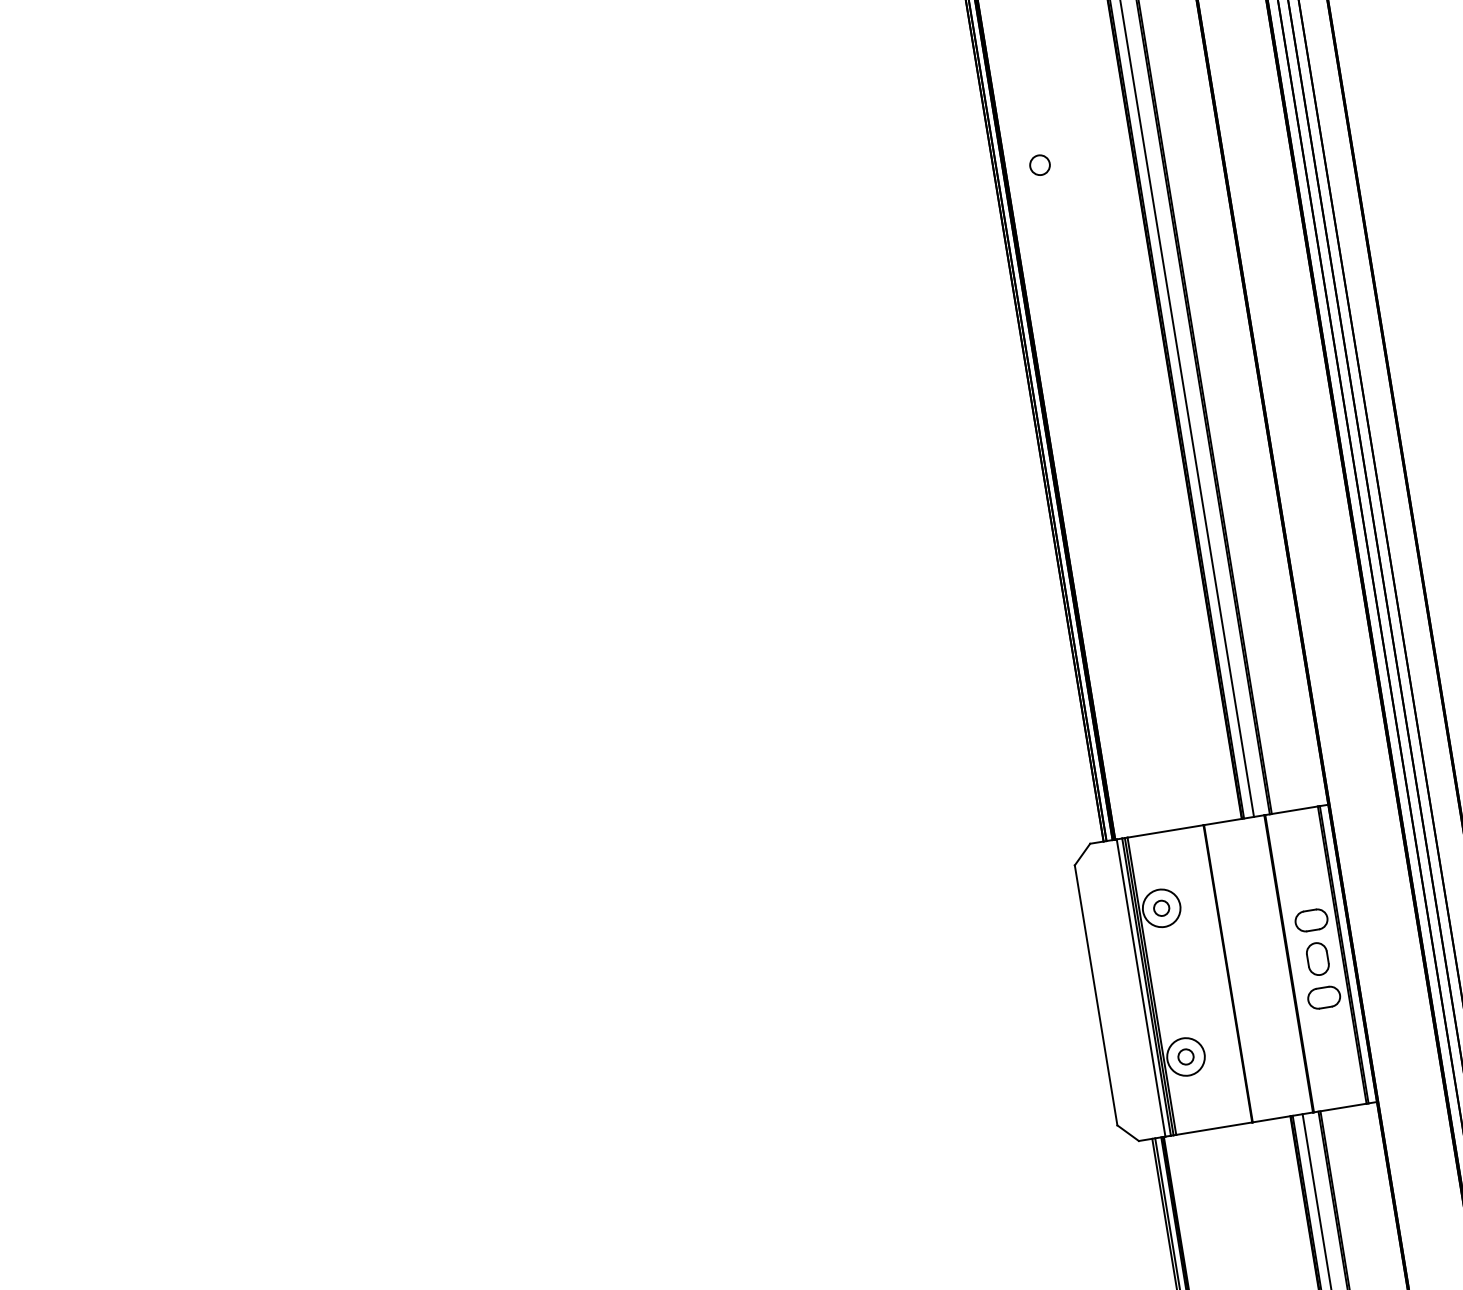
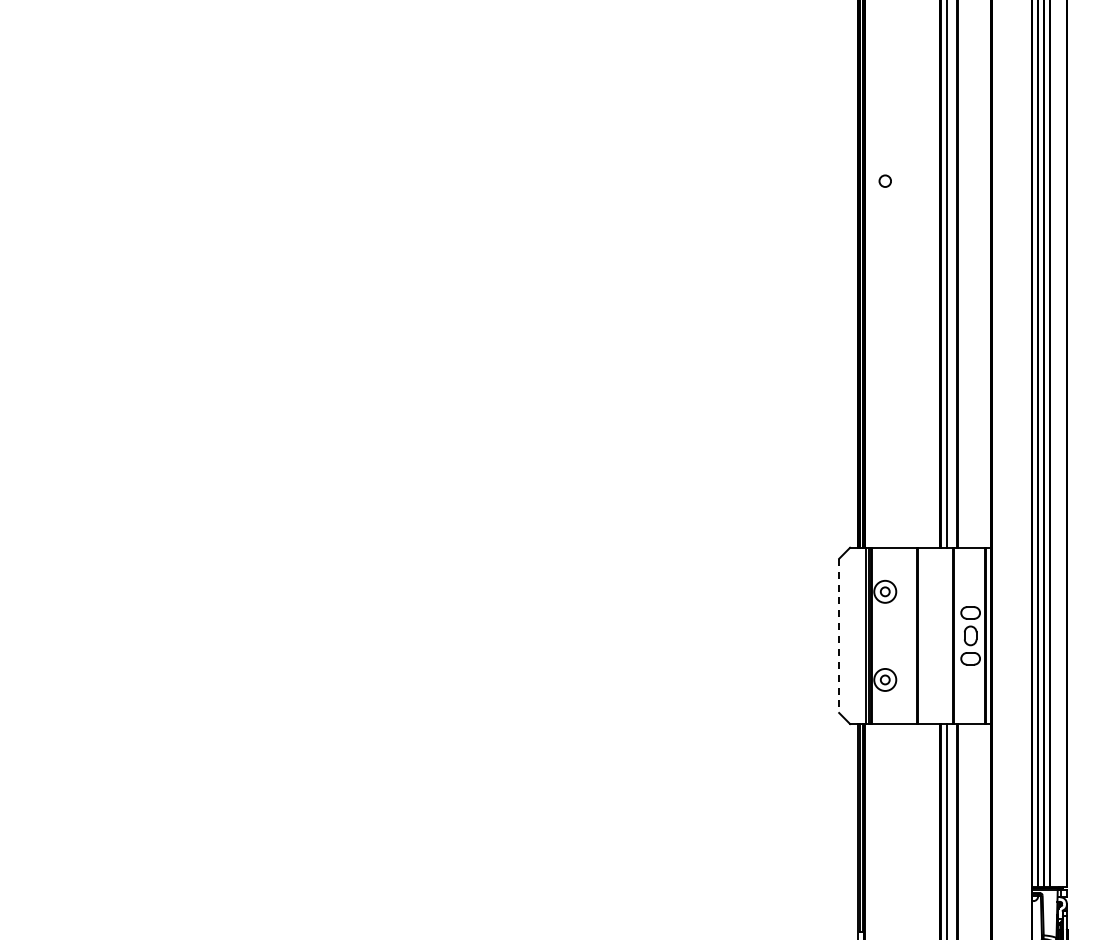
circle: (1038, 164) -> (884, 180), moved
line: (1096, 996) -> (839, 636), solid -> dashed

